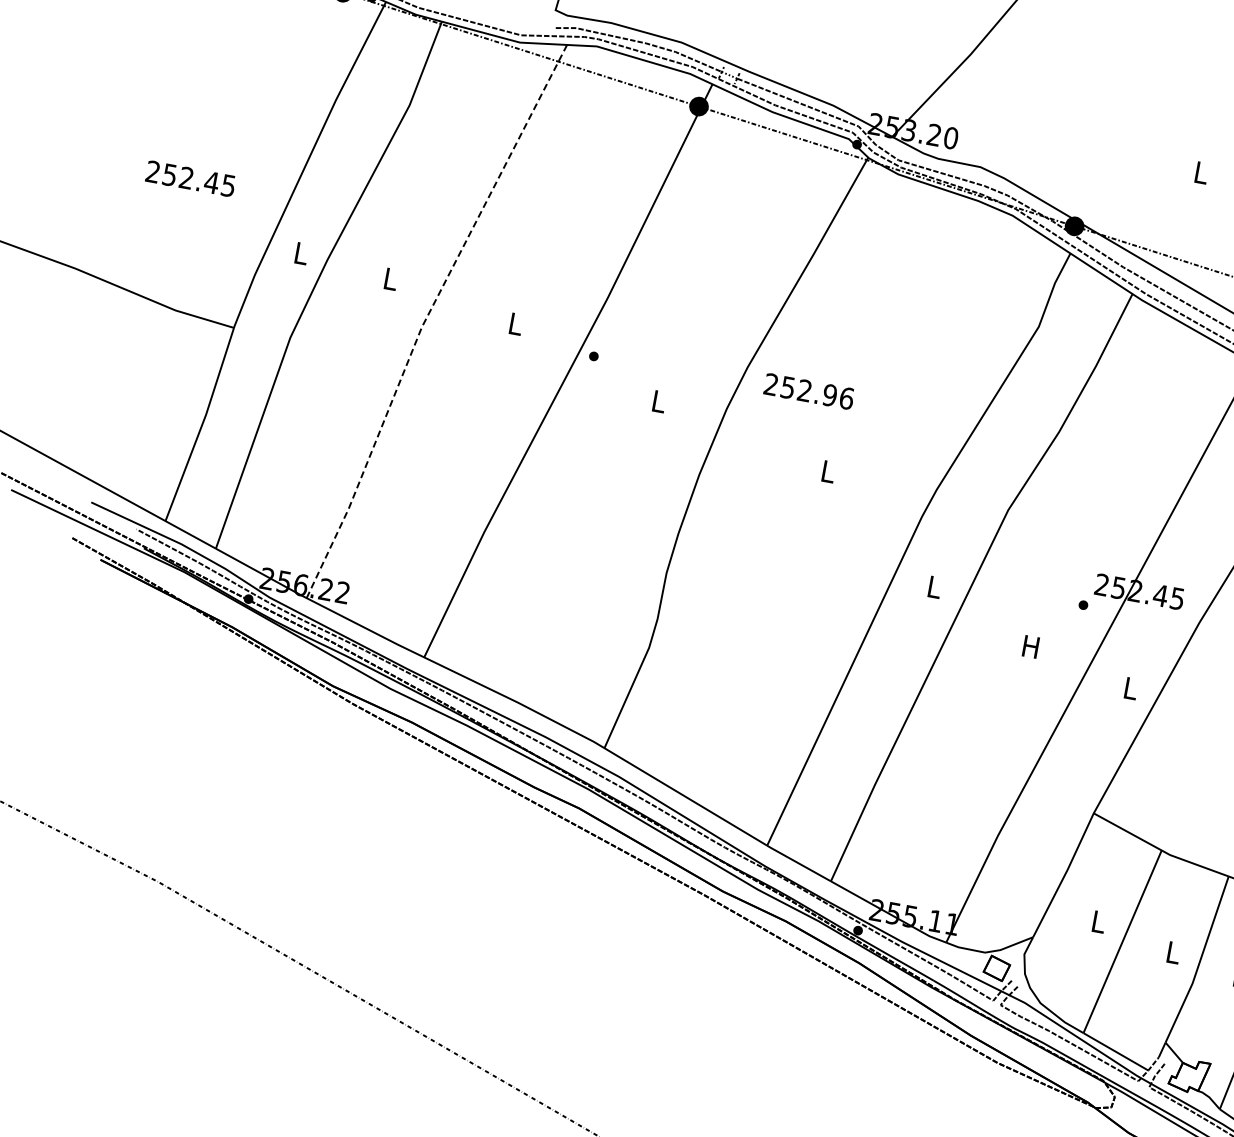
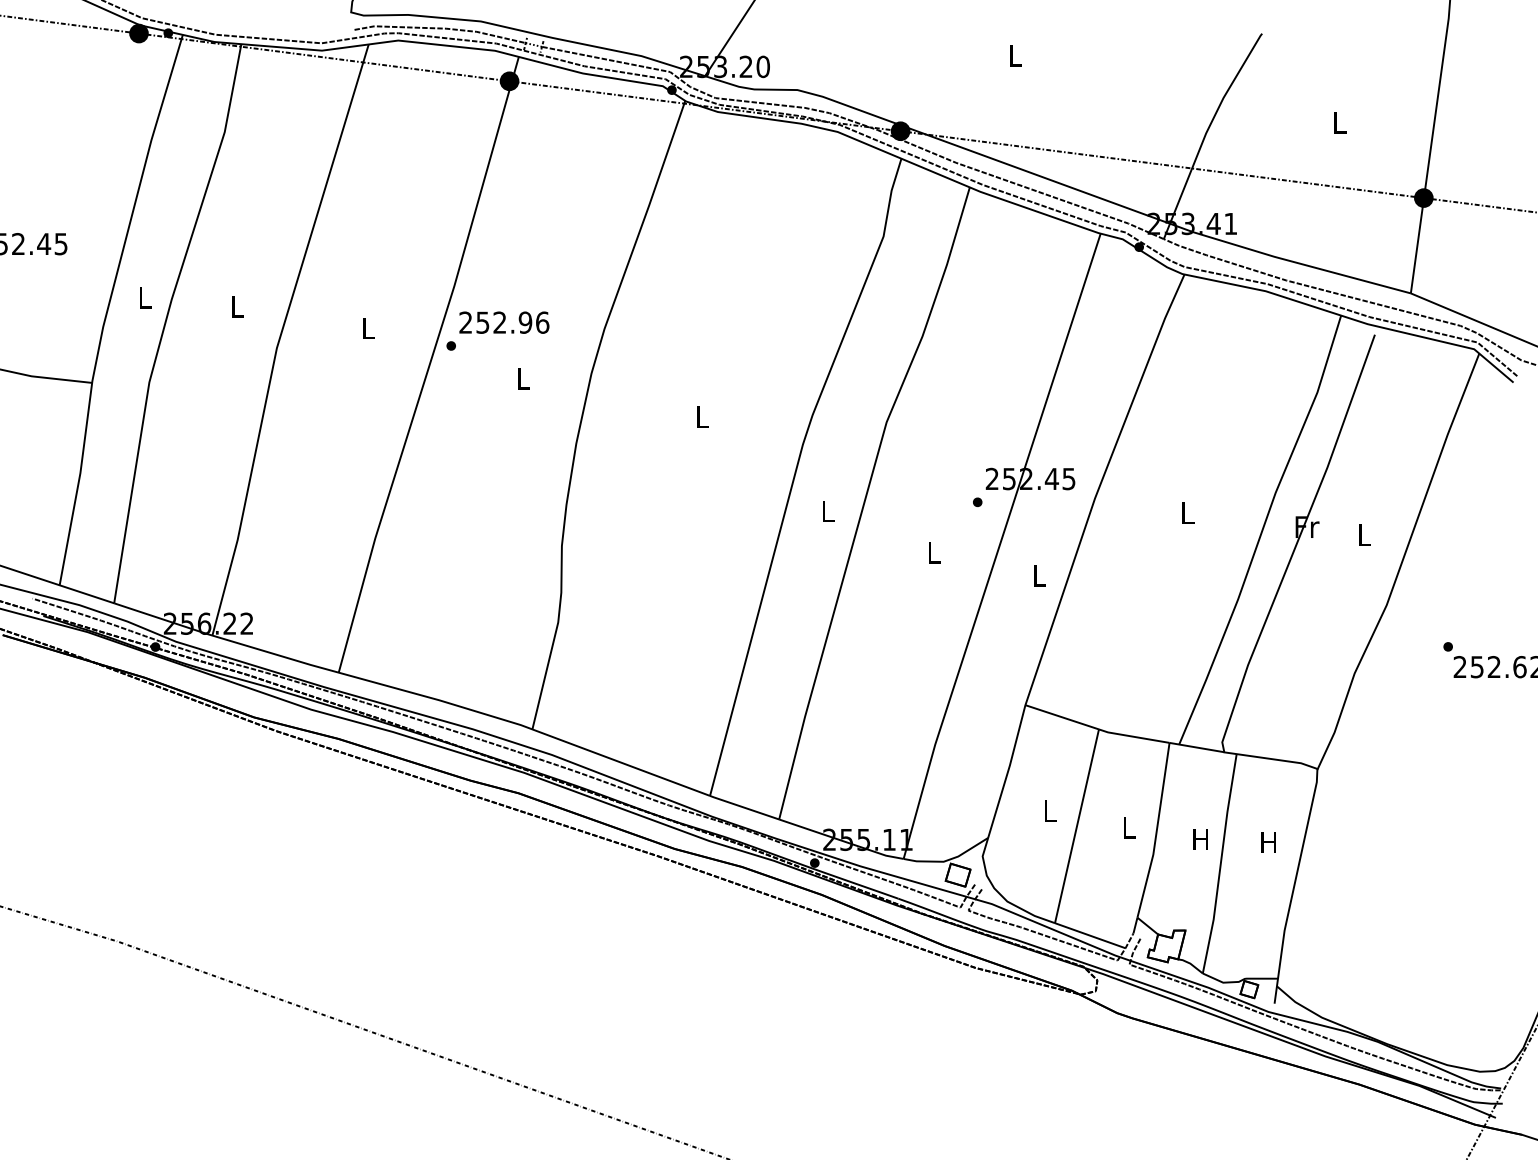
line: (426, 318) -> (279, 338), dashed -> solid
text: (809, 391) -> (504, 322), moved
text: (1030, 646) -> (933, 552), H -> L

